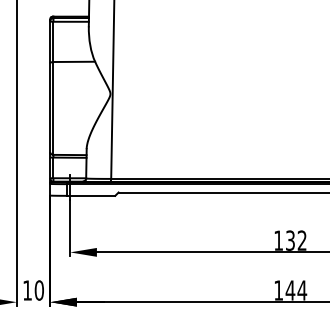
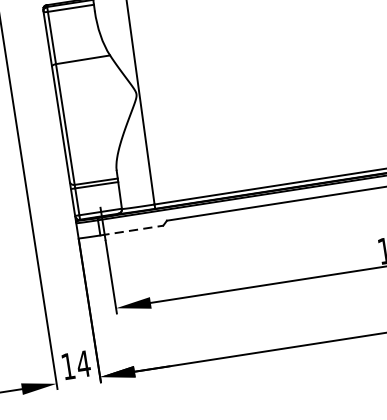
line: (91, 195) -> (132, 230), solid -> dashed
text: (39, 290) -> (83, 364), 10 -> 14

